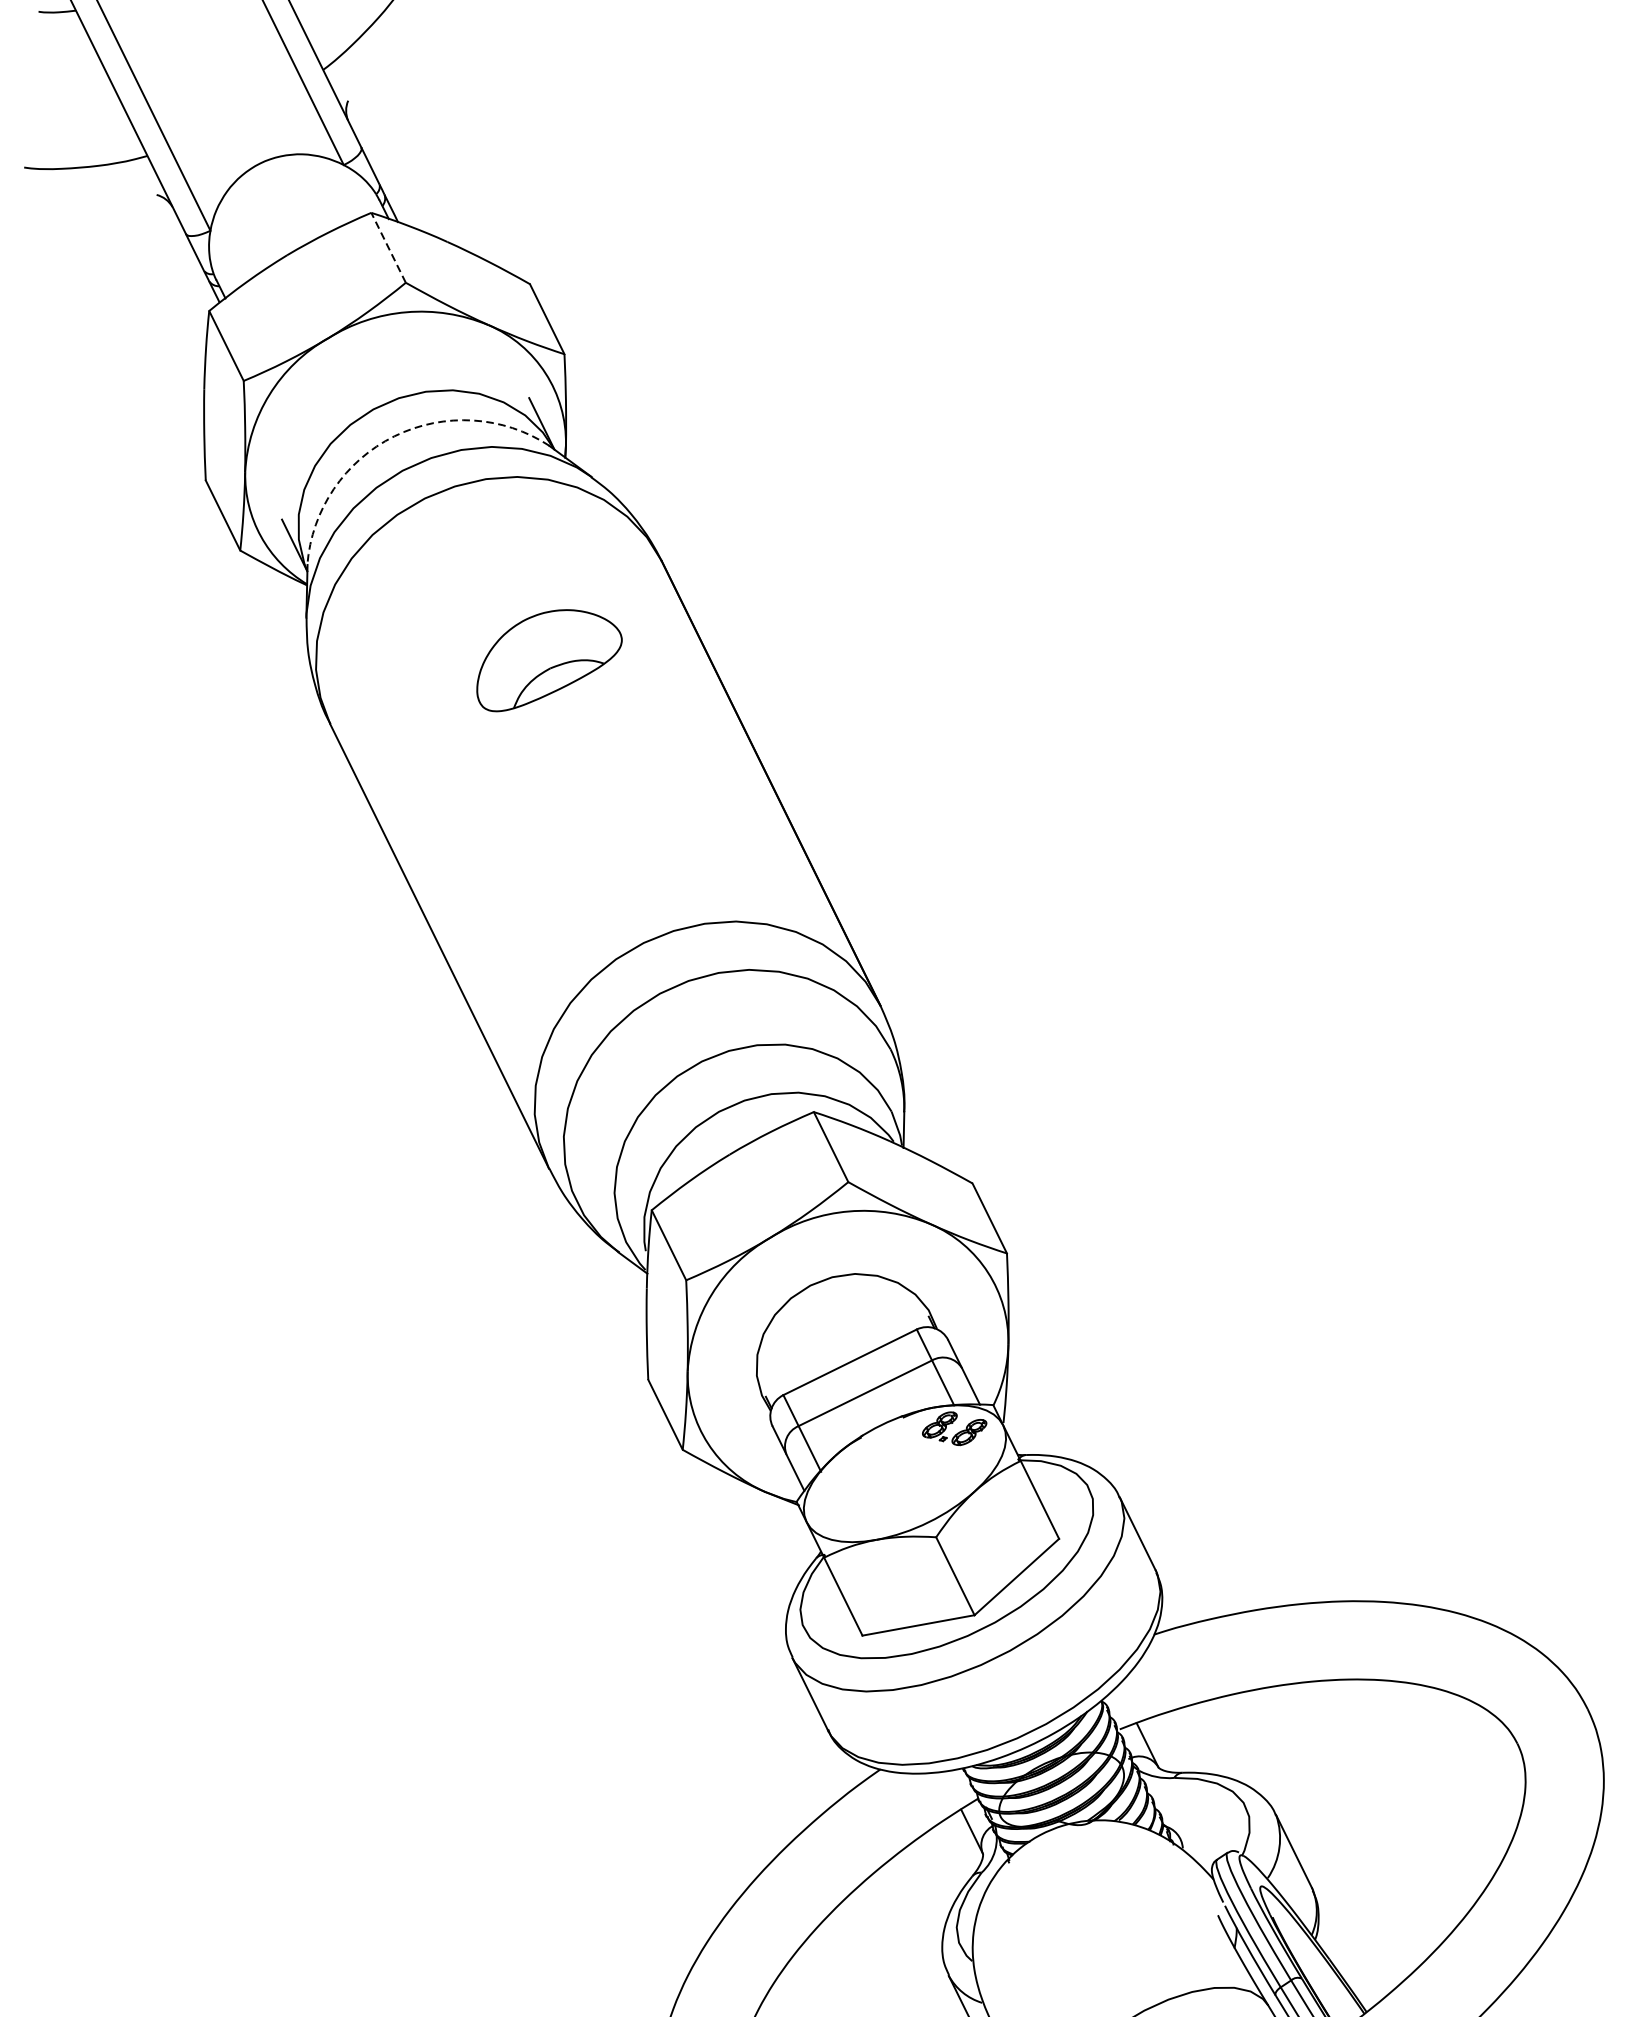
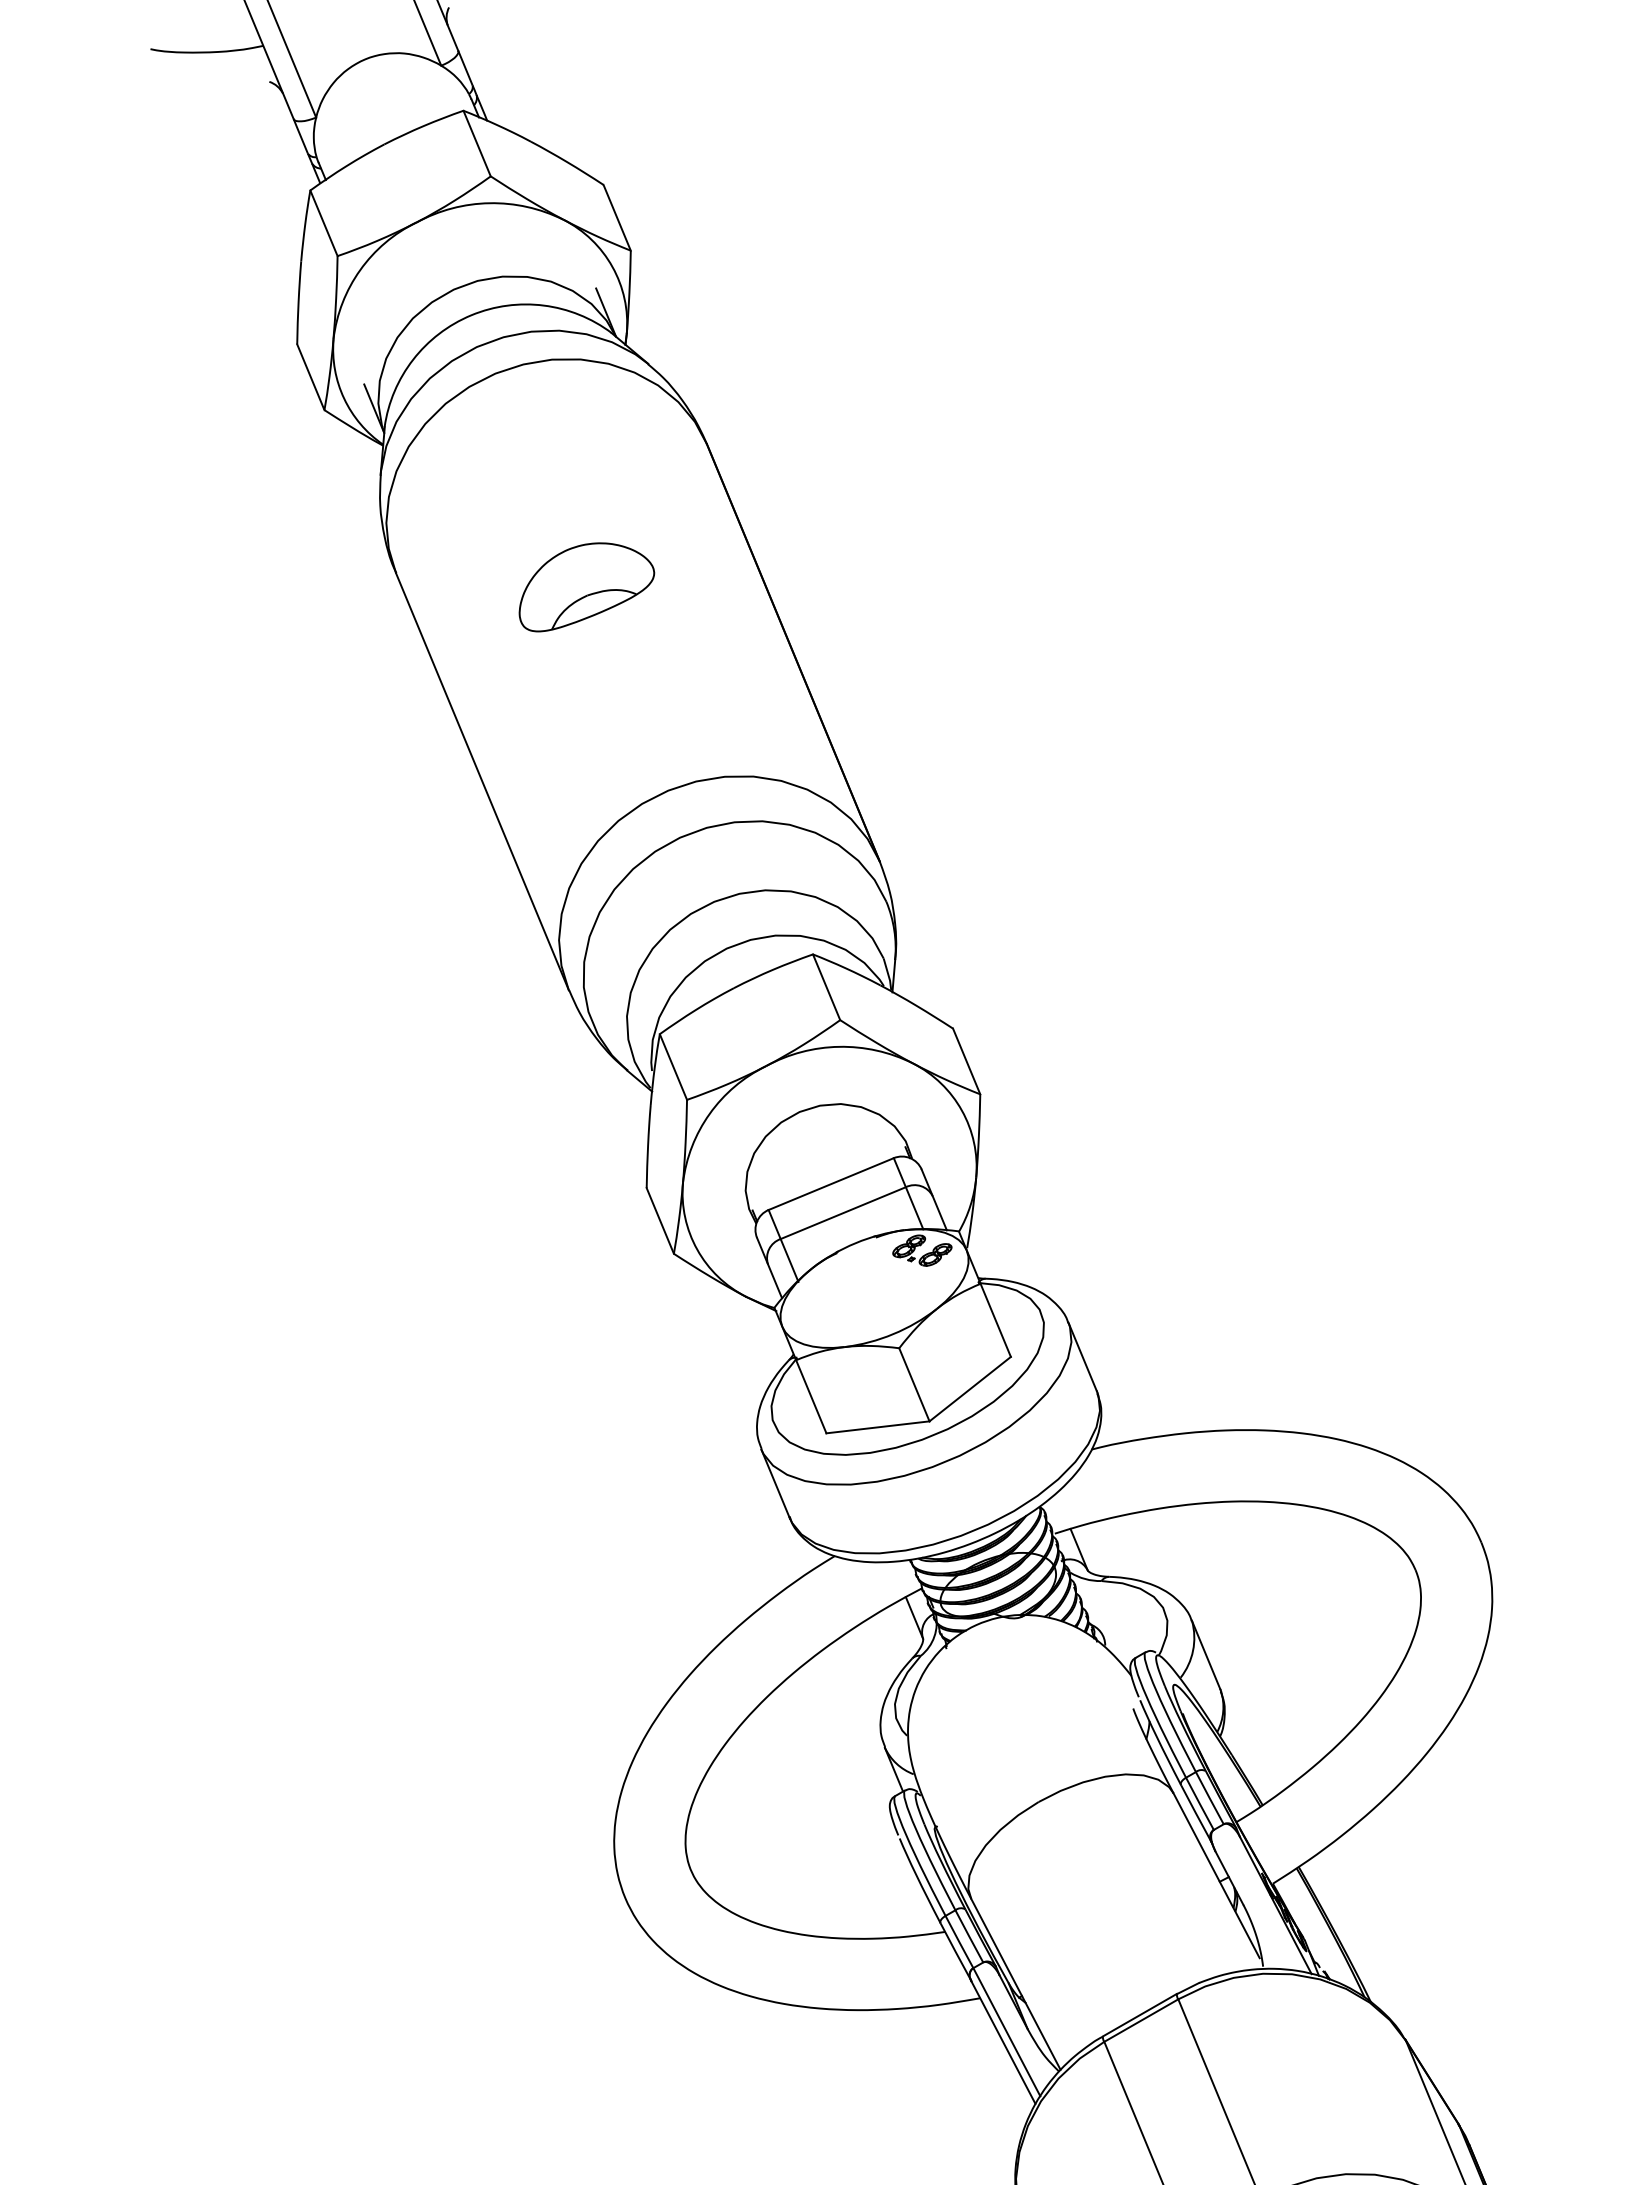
line: (388, 247) -> (477, 143), dashed -> solid
arc: (394, 436) -> (471, 315), dashed -> solid
part: (548, 659) -> (586, 587), moved

